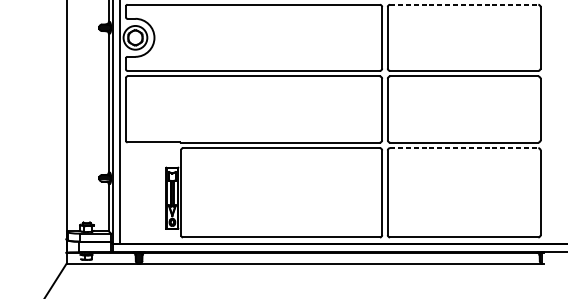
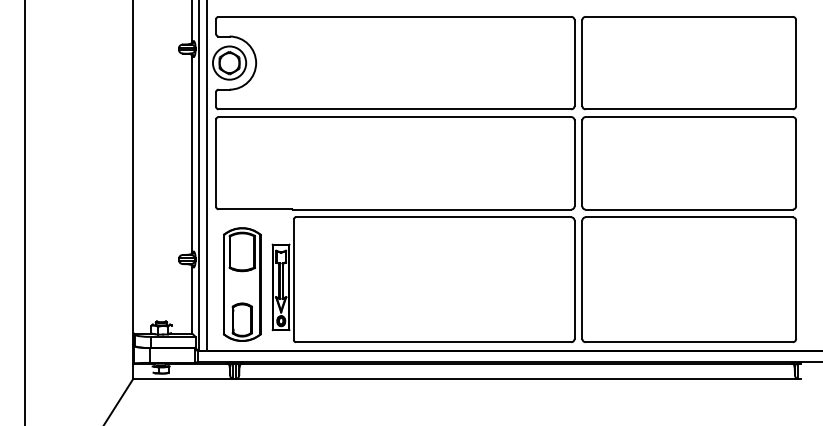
line: (464, 4) -> (689, 16), dashed -> solid
line: (464, 148) -> (689, 217), dashed -> solid
part: (144, 196) -> (242, 284), added

